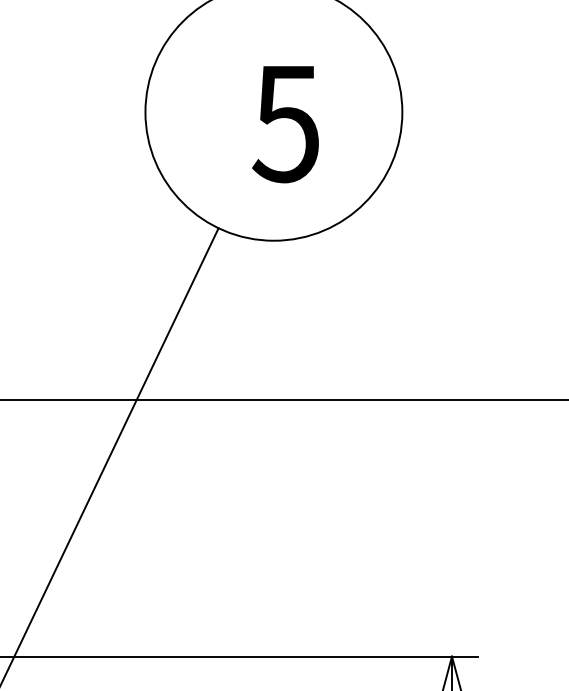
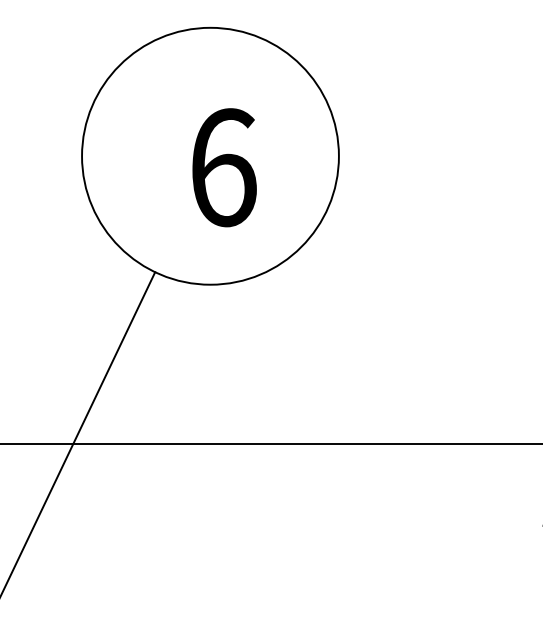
text: (286, 123) -> (223, 167), 5 -> 6

